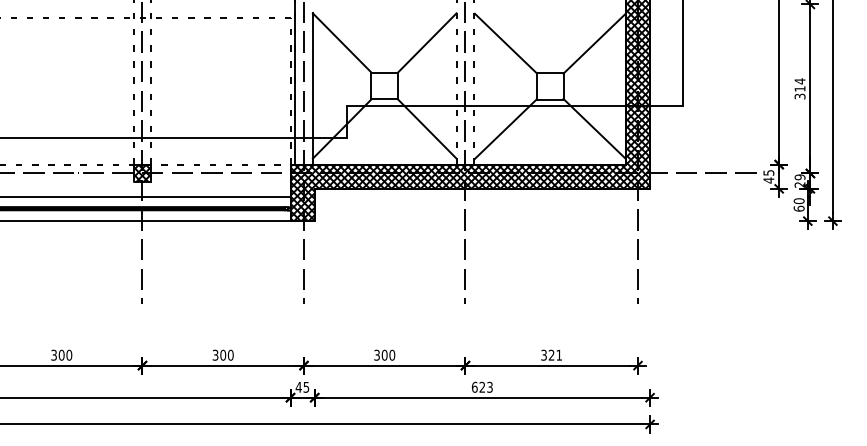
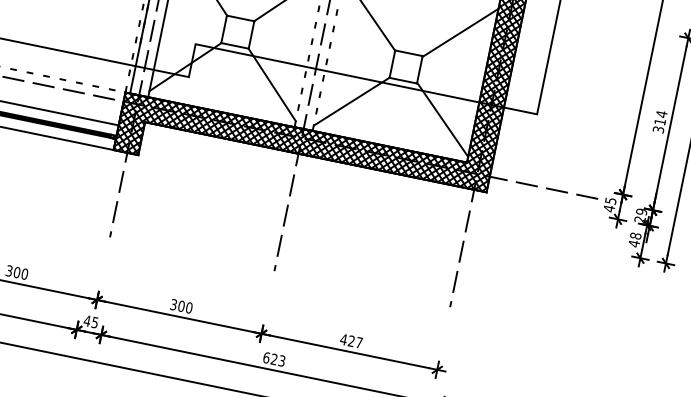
text: (798, 204) -> (634, 239), 60 -> 48
text: (550, 354) -> (350, 340), 321 -> 427

